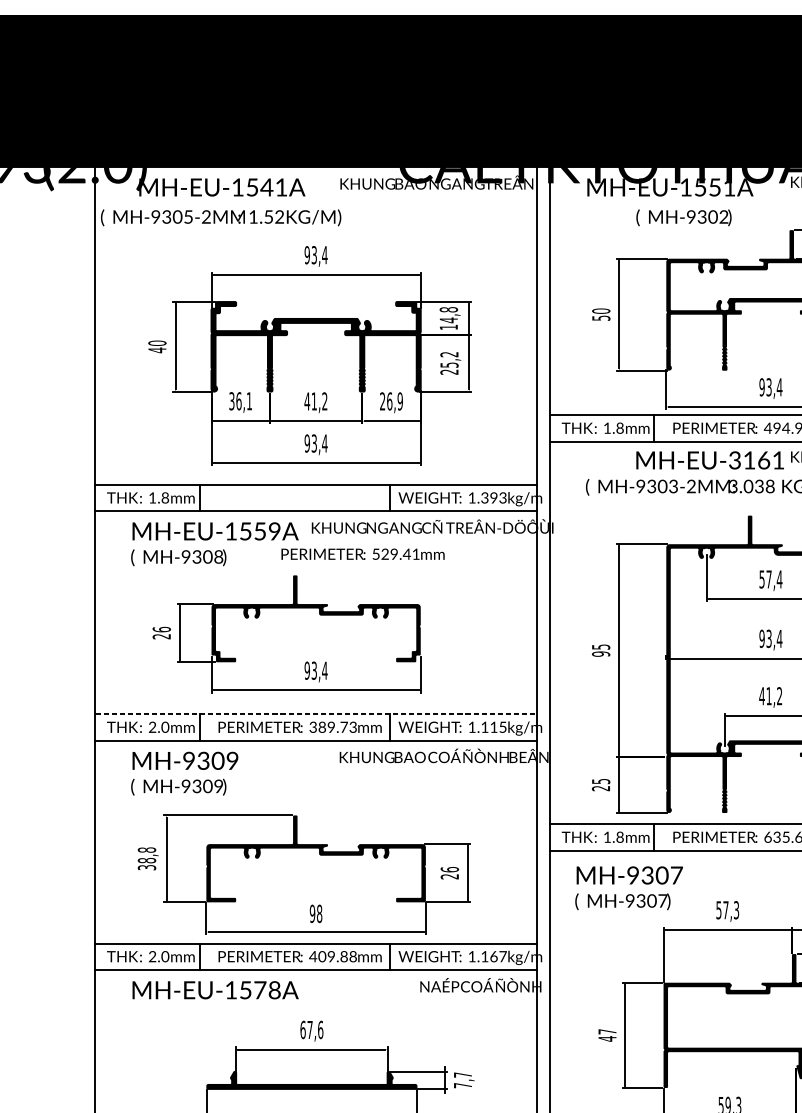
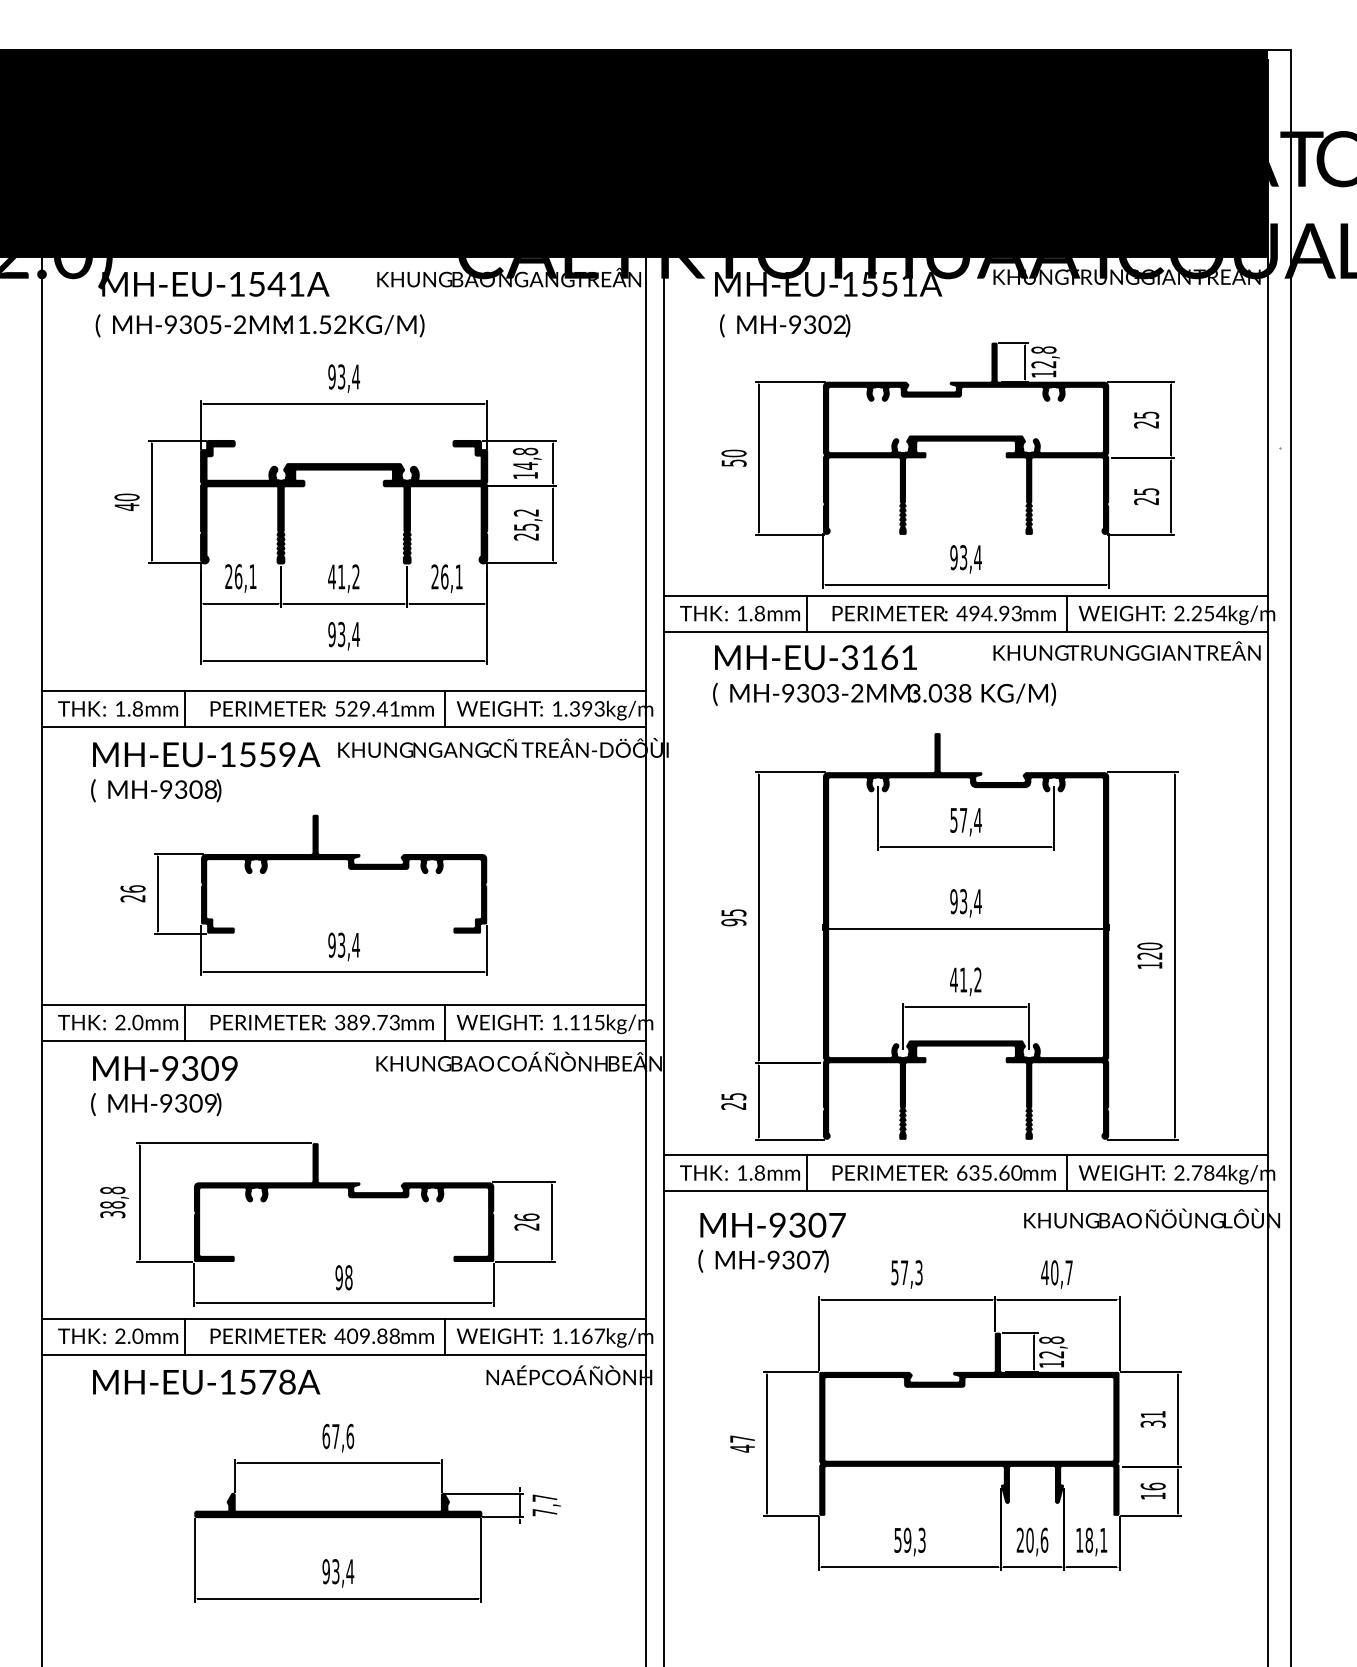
text: (220, 217) -> (259, 325), moved
text: (684, 217) -> (785, 325), moved
text: (231, 401) -> (228, 576), 36,1 -> 26,1
text: (399, 401) -> (458, 576), 26,9 -> 26,1
text: (709, 460) -> (815, 657), moved
text: (362, 553) -> (321, 708), moved
line: (316, 714) -> (344, 1004), dashed -> solid

